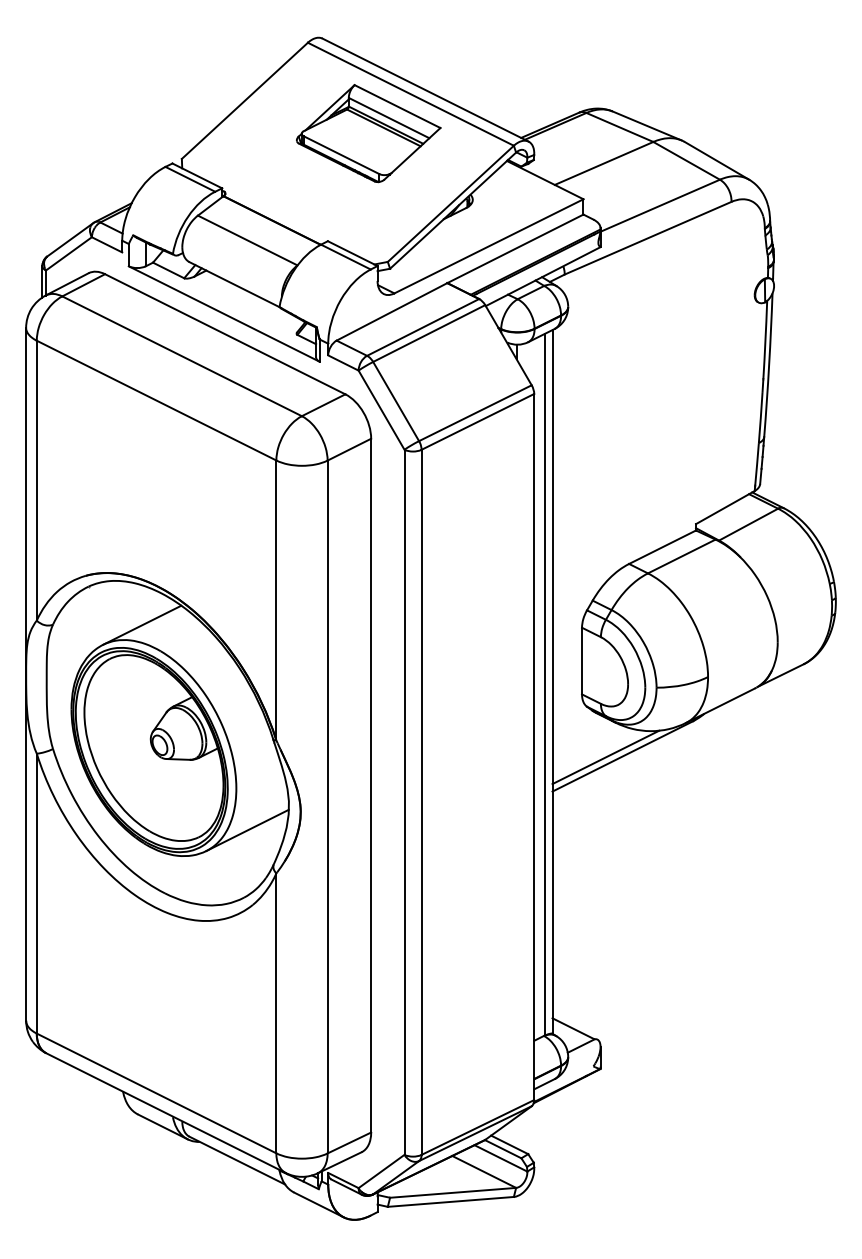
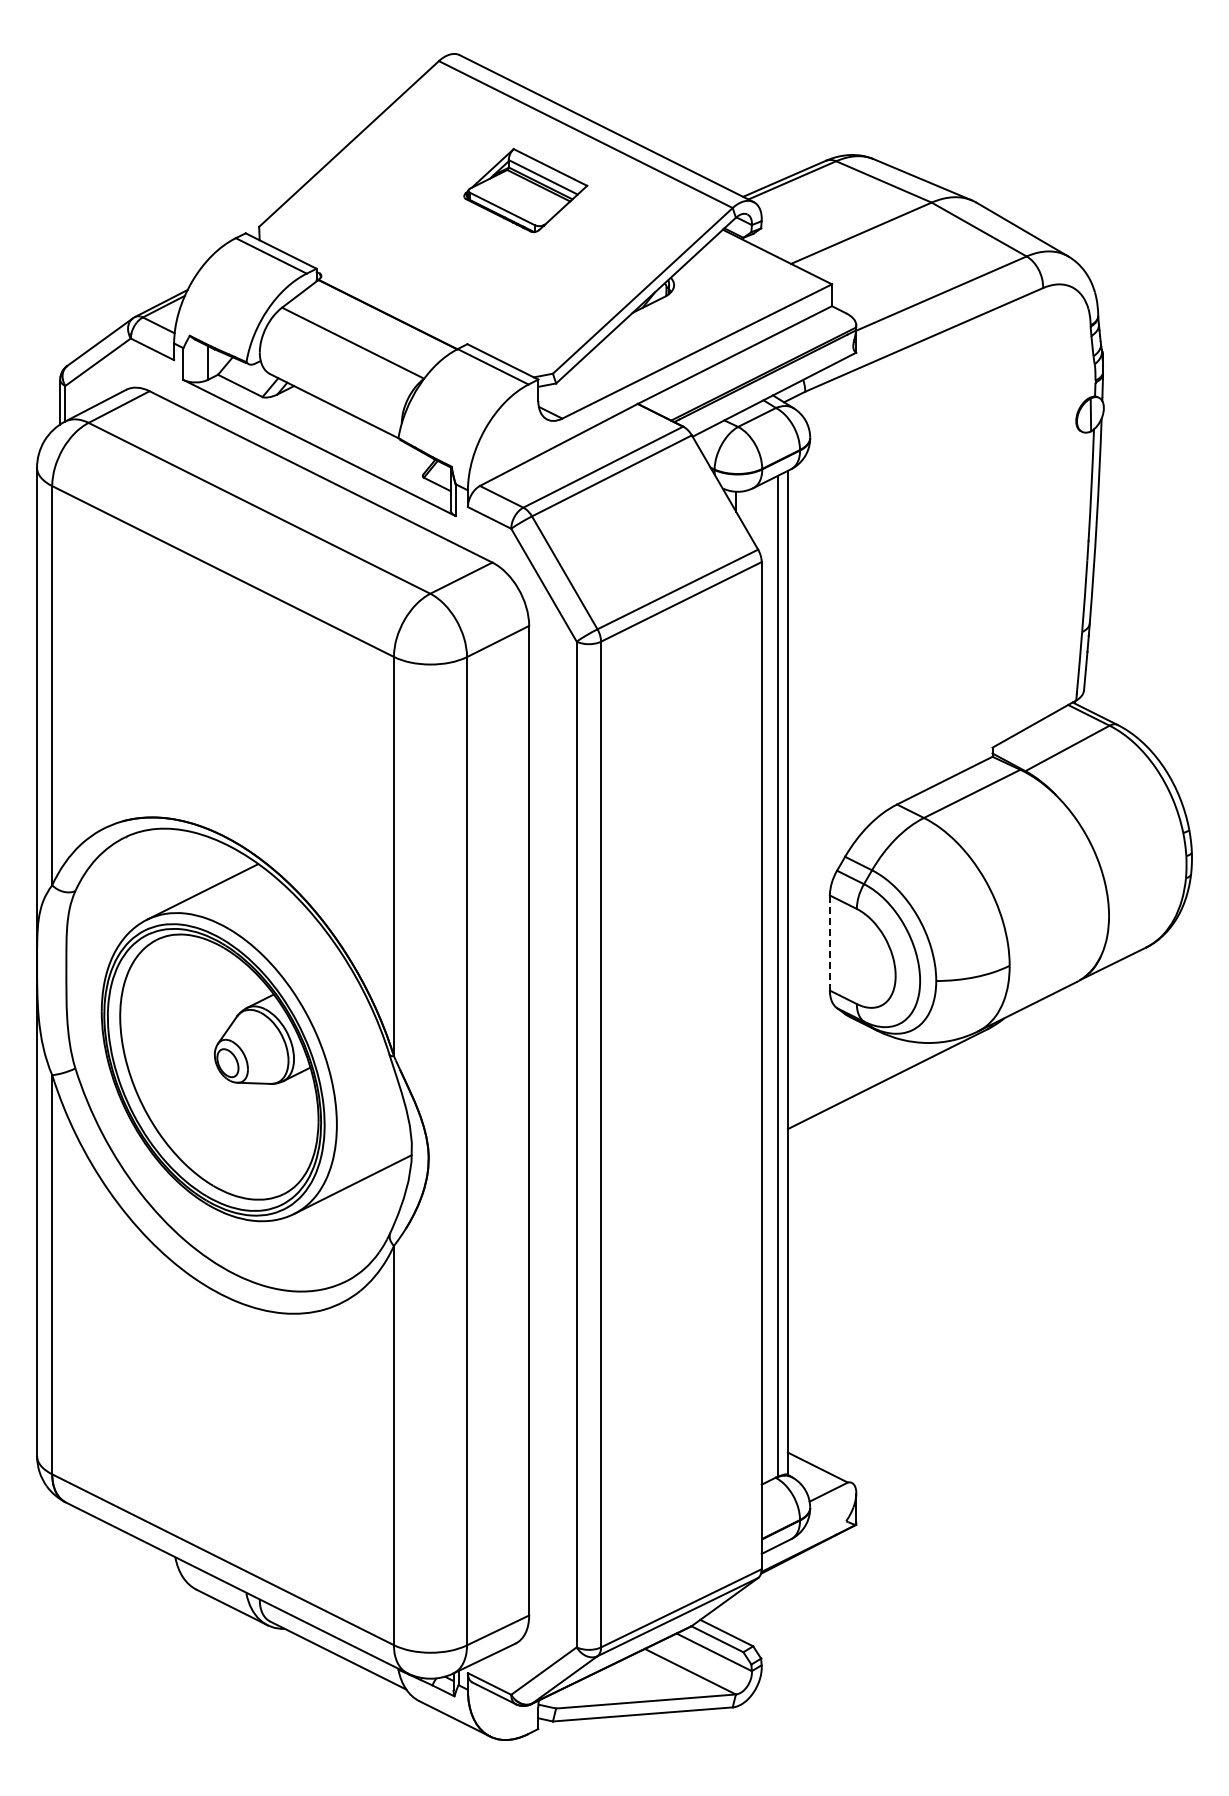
part: (368, 133) -> (525, 190), size x0.6
line: (581, 661) -> (829, 943), solid -> dashed
line: (605, 757) -> (863, 1080), removed

